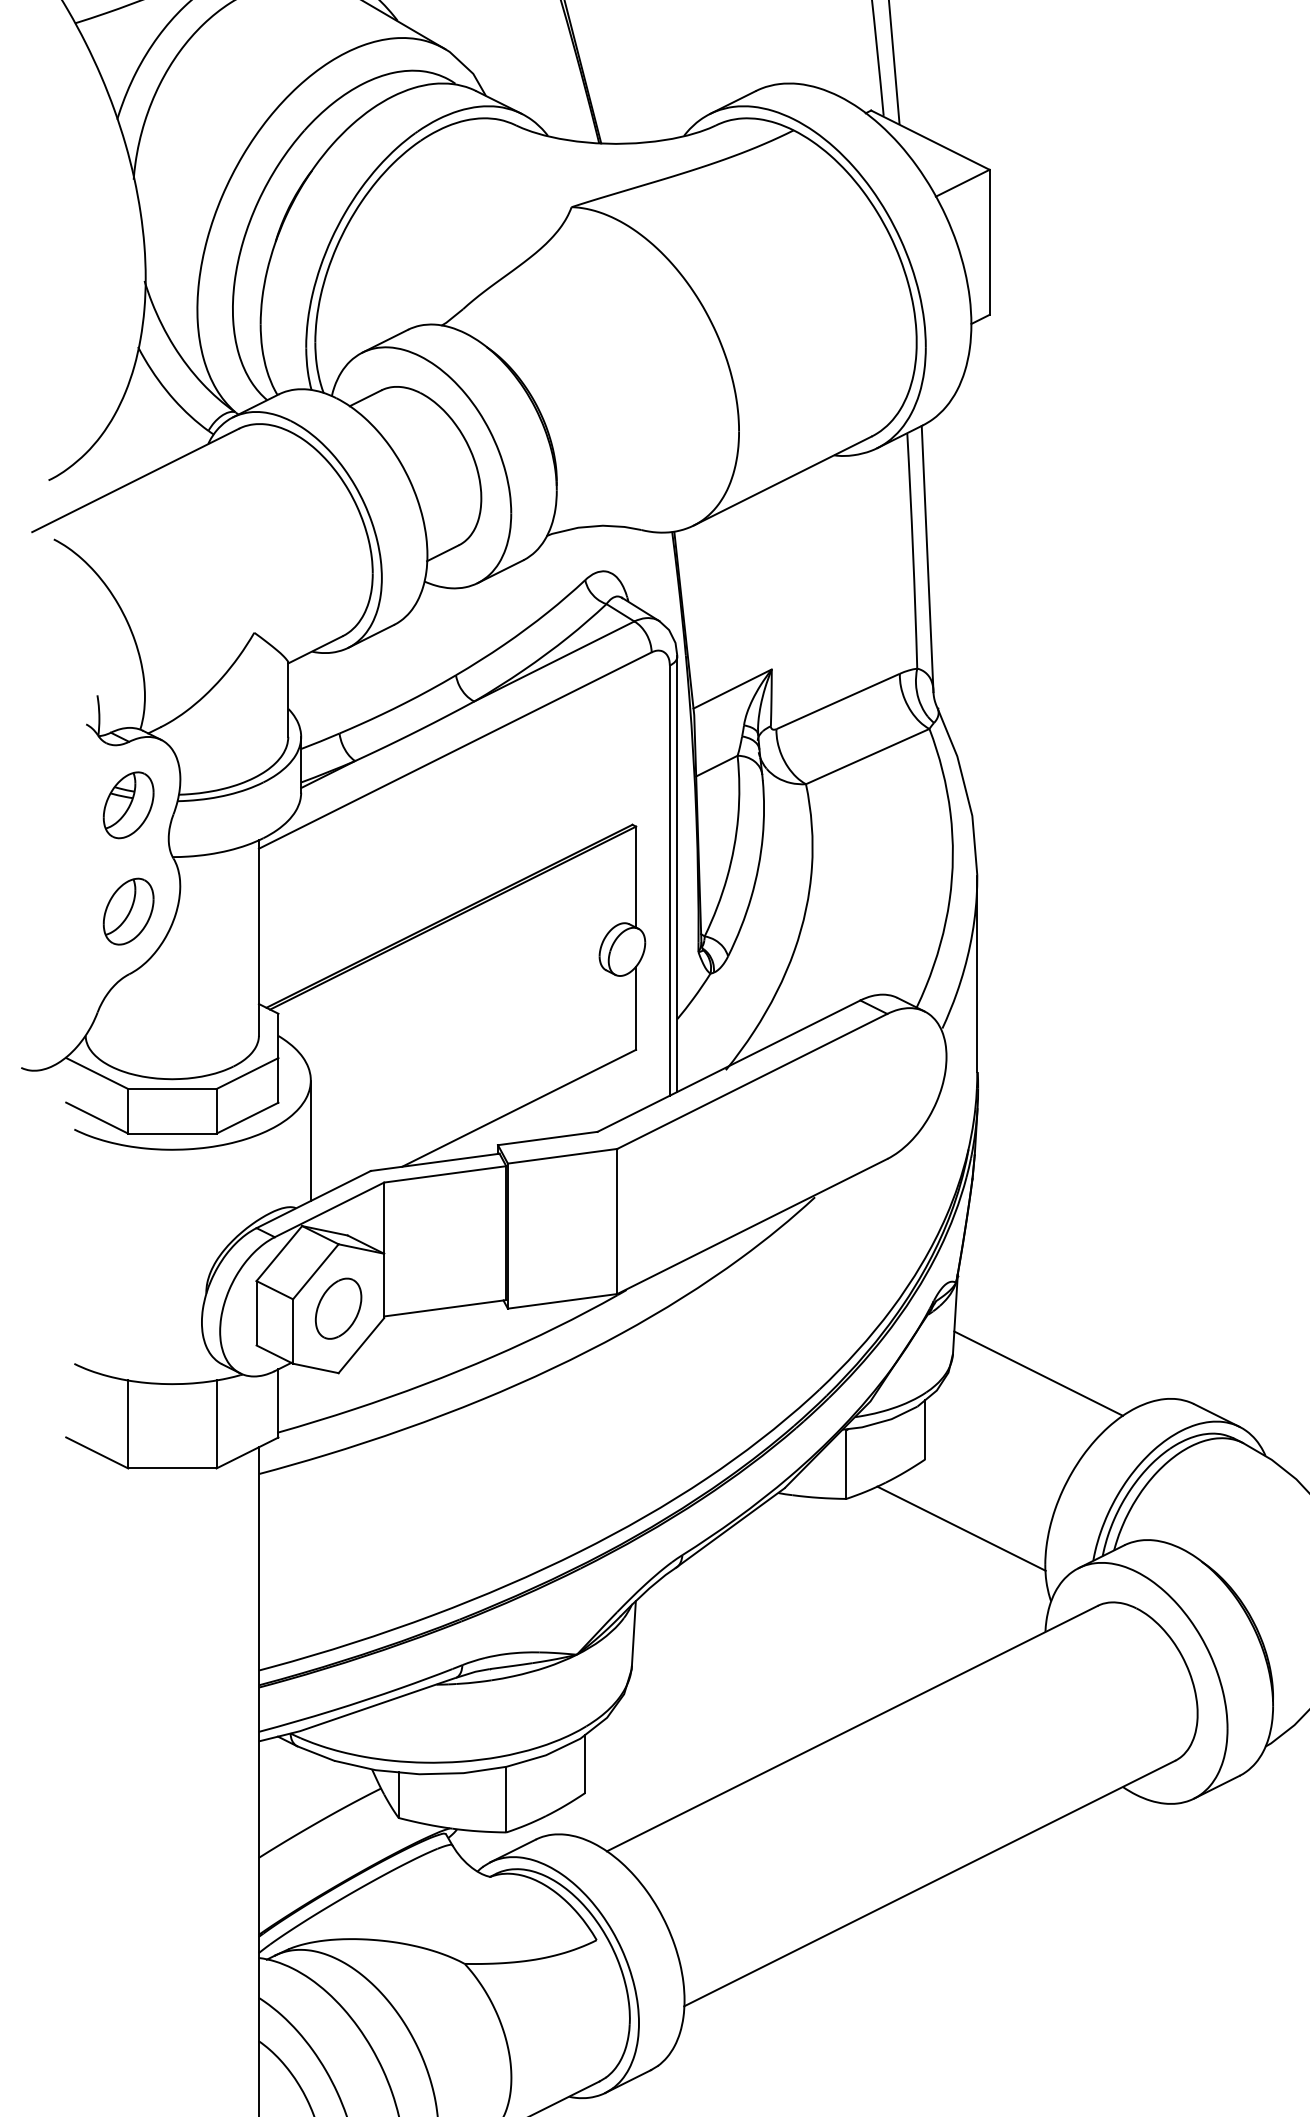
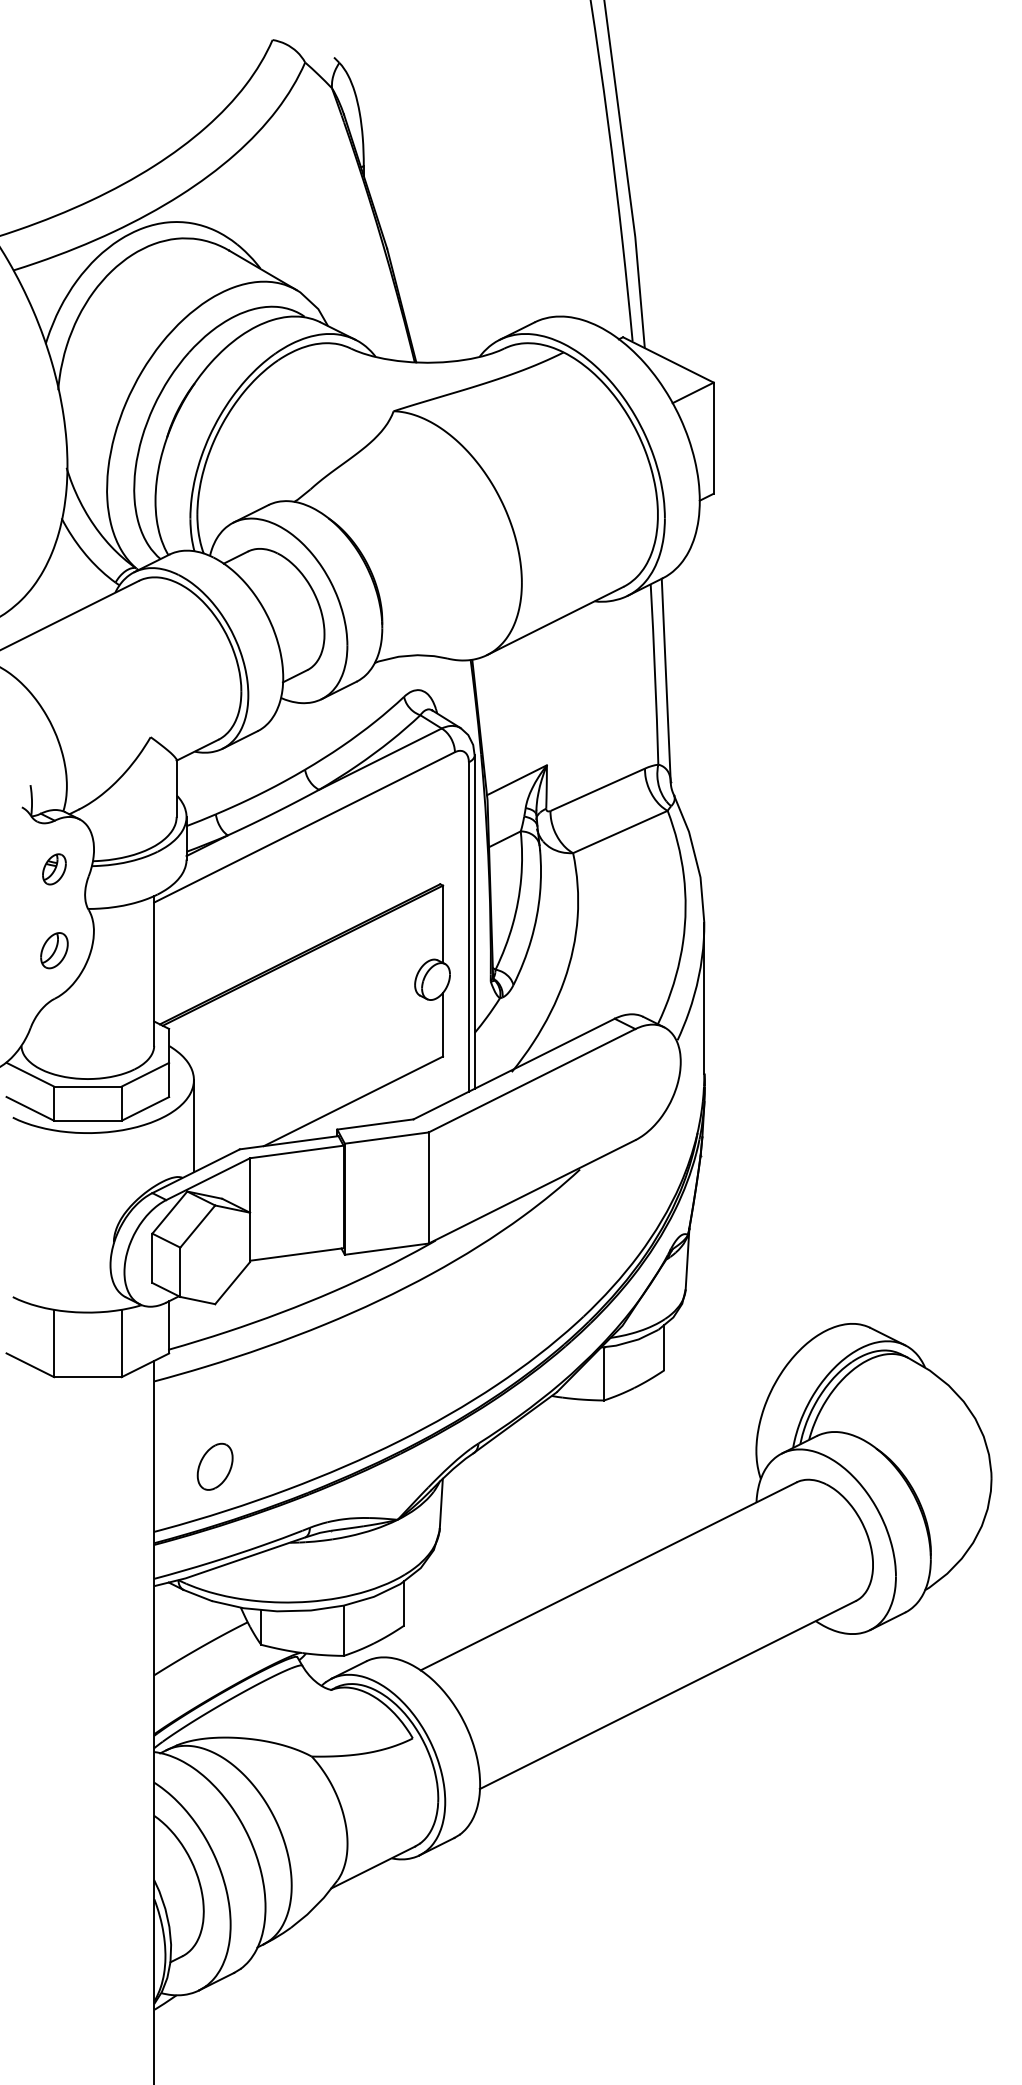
part: (128, 805) -> (54, 869), size x0.6
part: (128, 911) -> (54, 950), size x0.7
part: (337, 1308) -> (214, 1466), moved
line: (1037, 1373) -> (750, 1304), removed
line: (960, 1528) -> (691, 1423), removed

